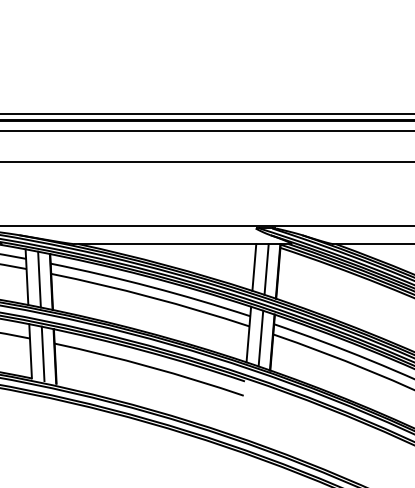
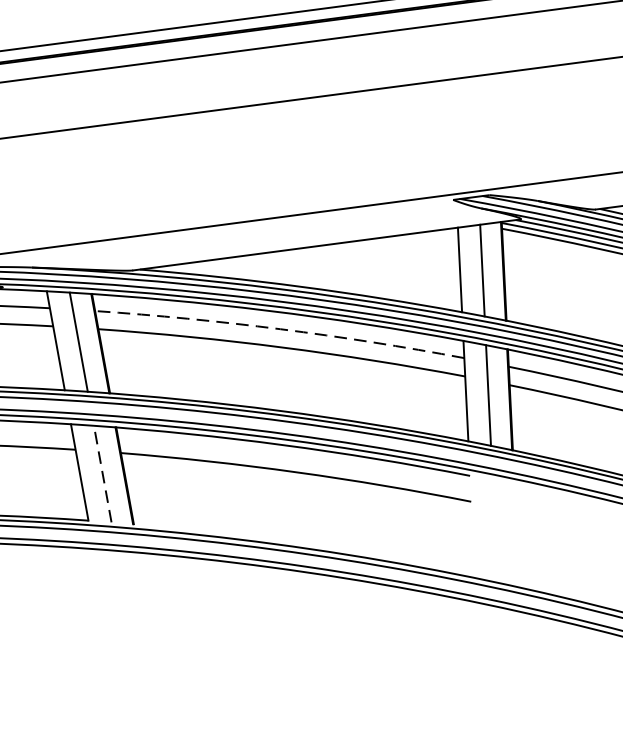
arc: (151, 287) -> (280, 329), solid -> dashed
line: (43, 353) -> (103, 473), solid -> dashed

